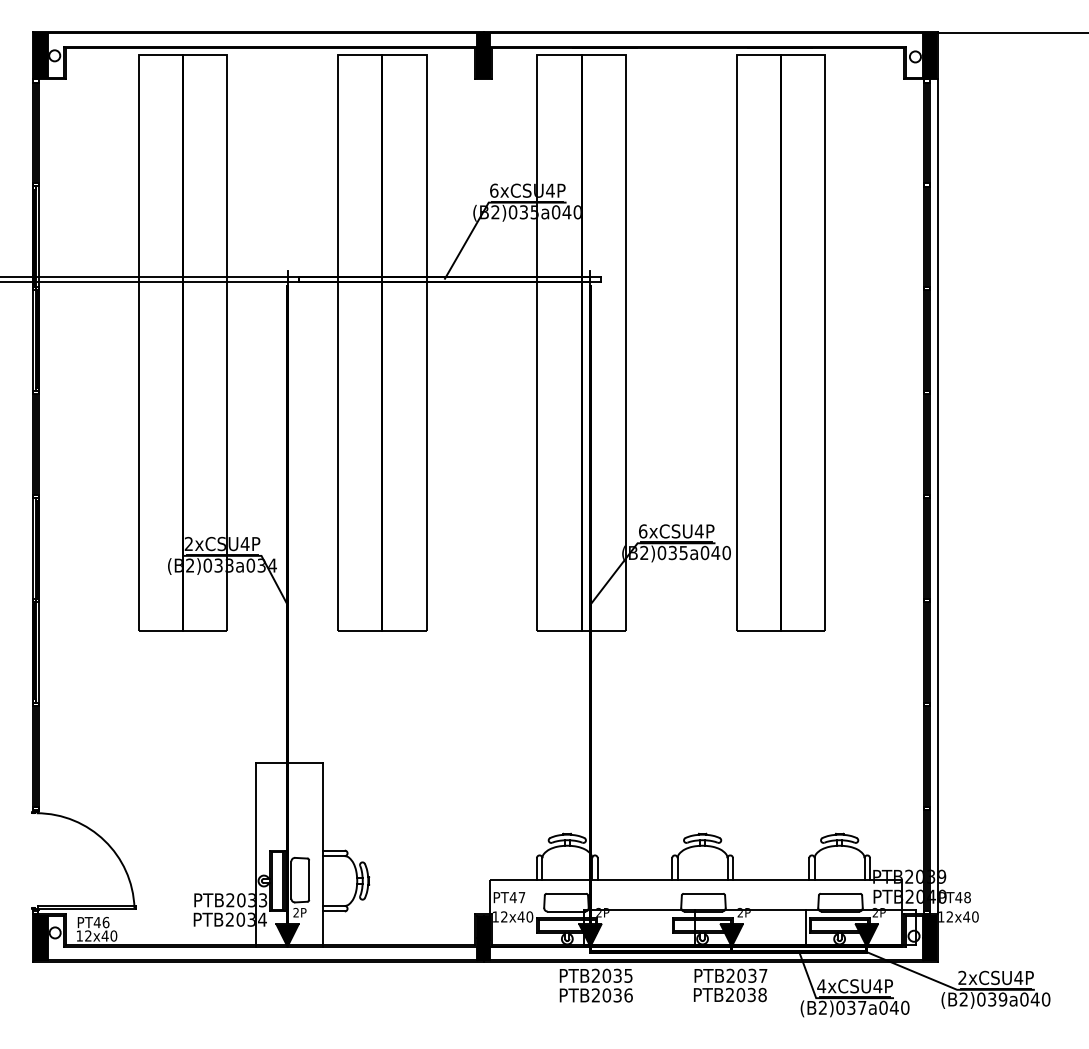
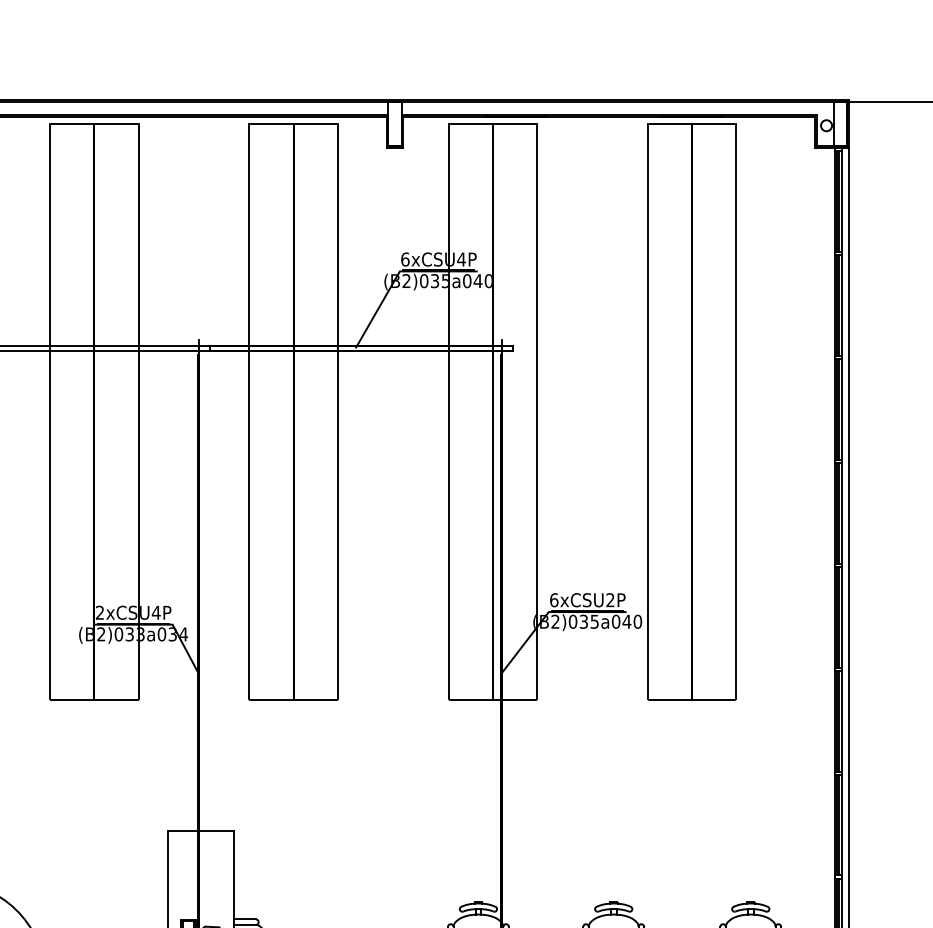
fill: (483, 55) -> (394, 124), removed
fill: (928, 55) -> (839, 124), removed
text: (698, 531) -> (609, 600), 6xCSU4P -> 6xCSU2P

